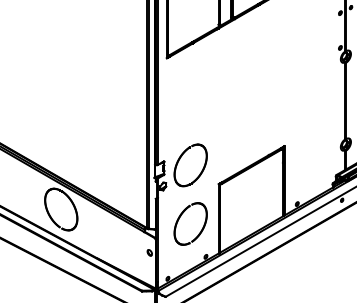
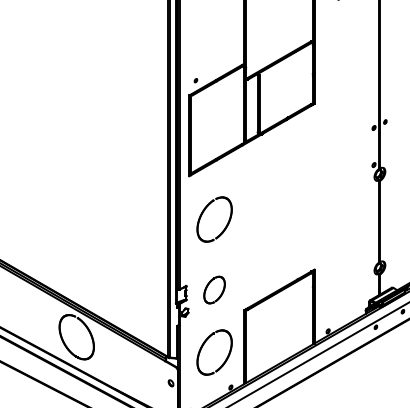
part: (190, 99) -> (214, 219), added
part: (190, 164) -> (214, 289), size x0.6

